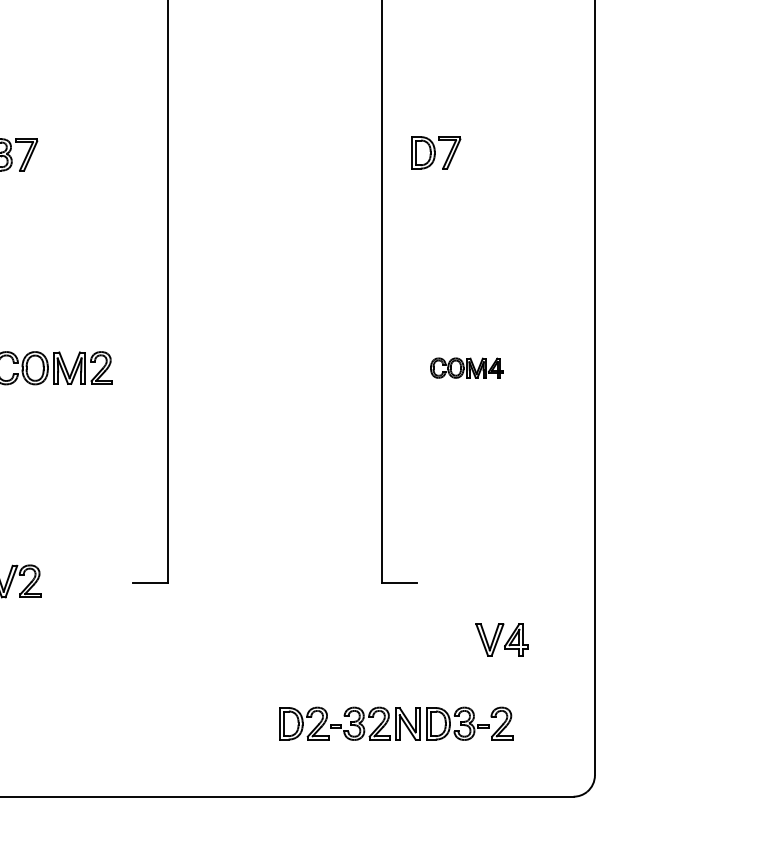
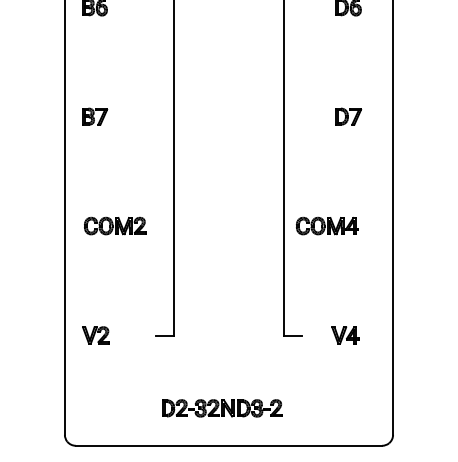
part: (435, 152) -> (348, 116), moved
part: (467, 367) -> (327, 225), size x1.67
part: (502, 640) -> (345, 335), moved
part: (396, 723) -> (222, 408), moved

